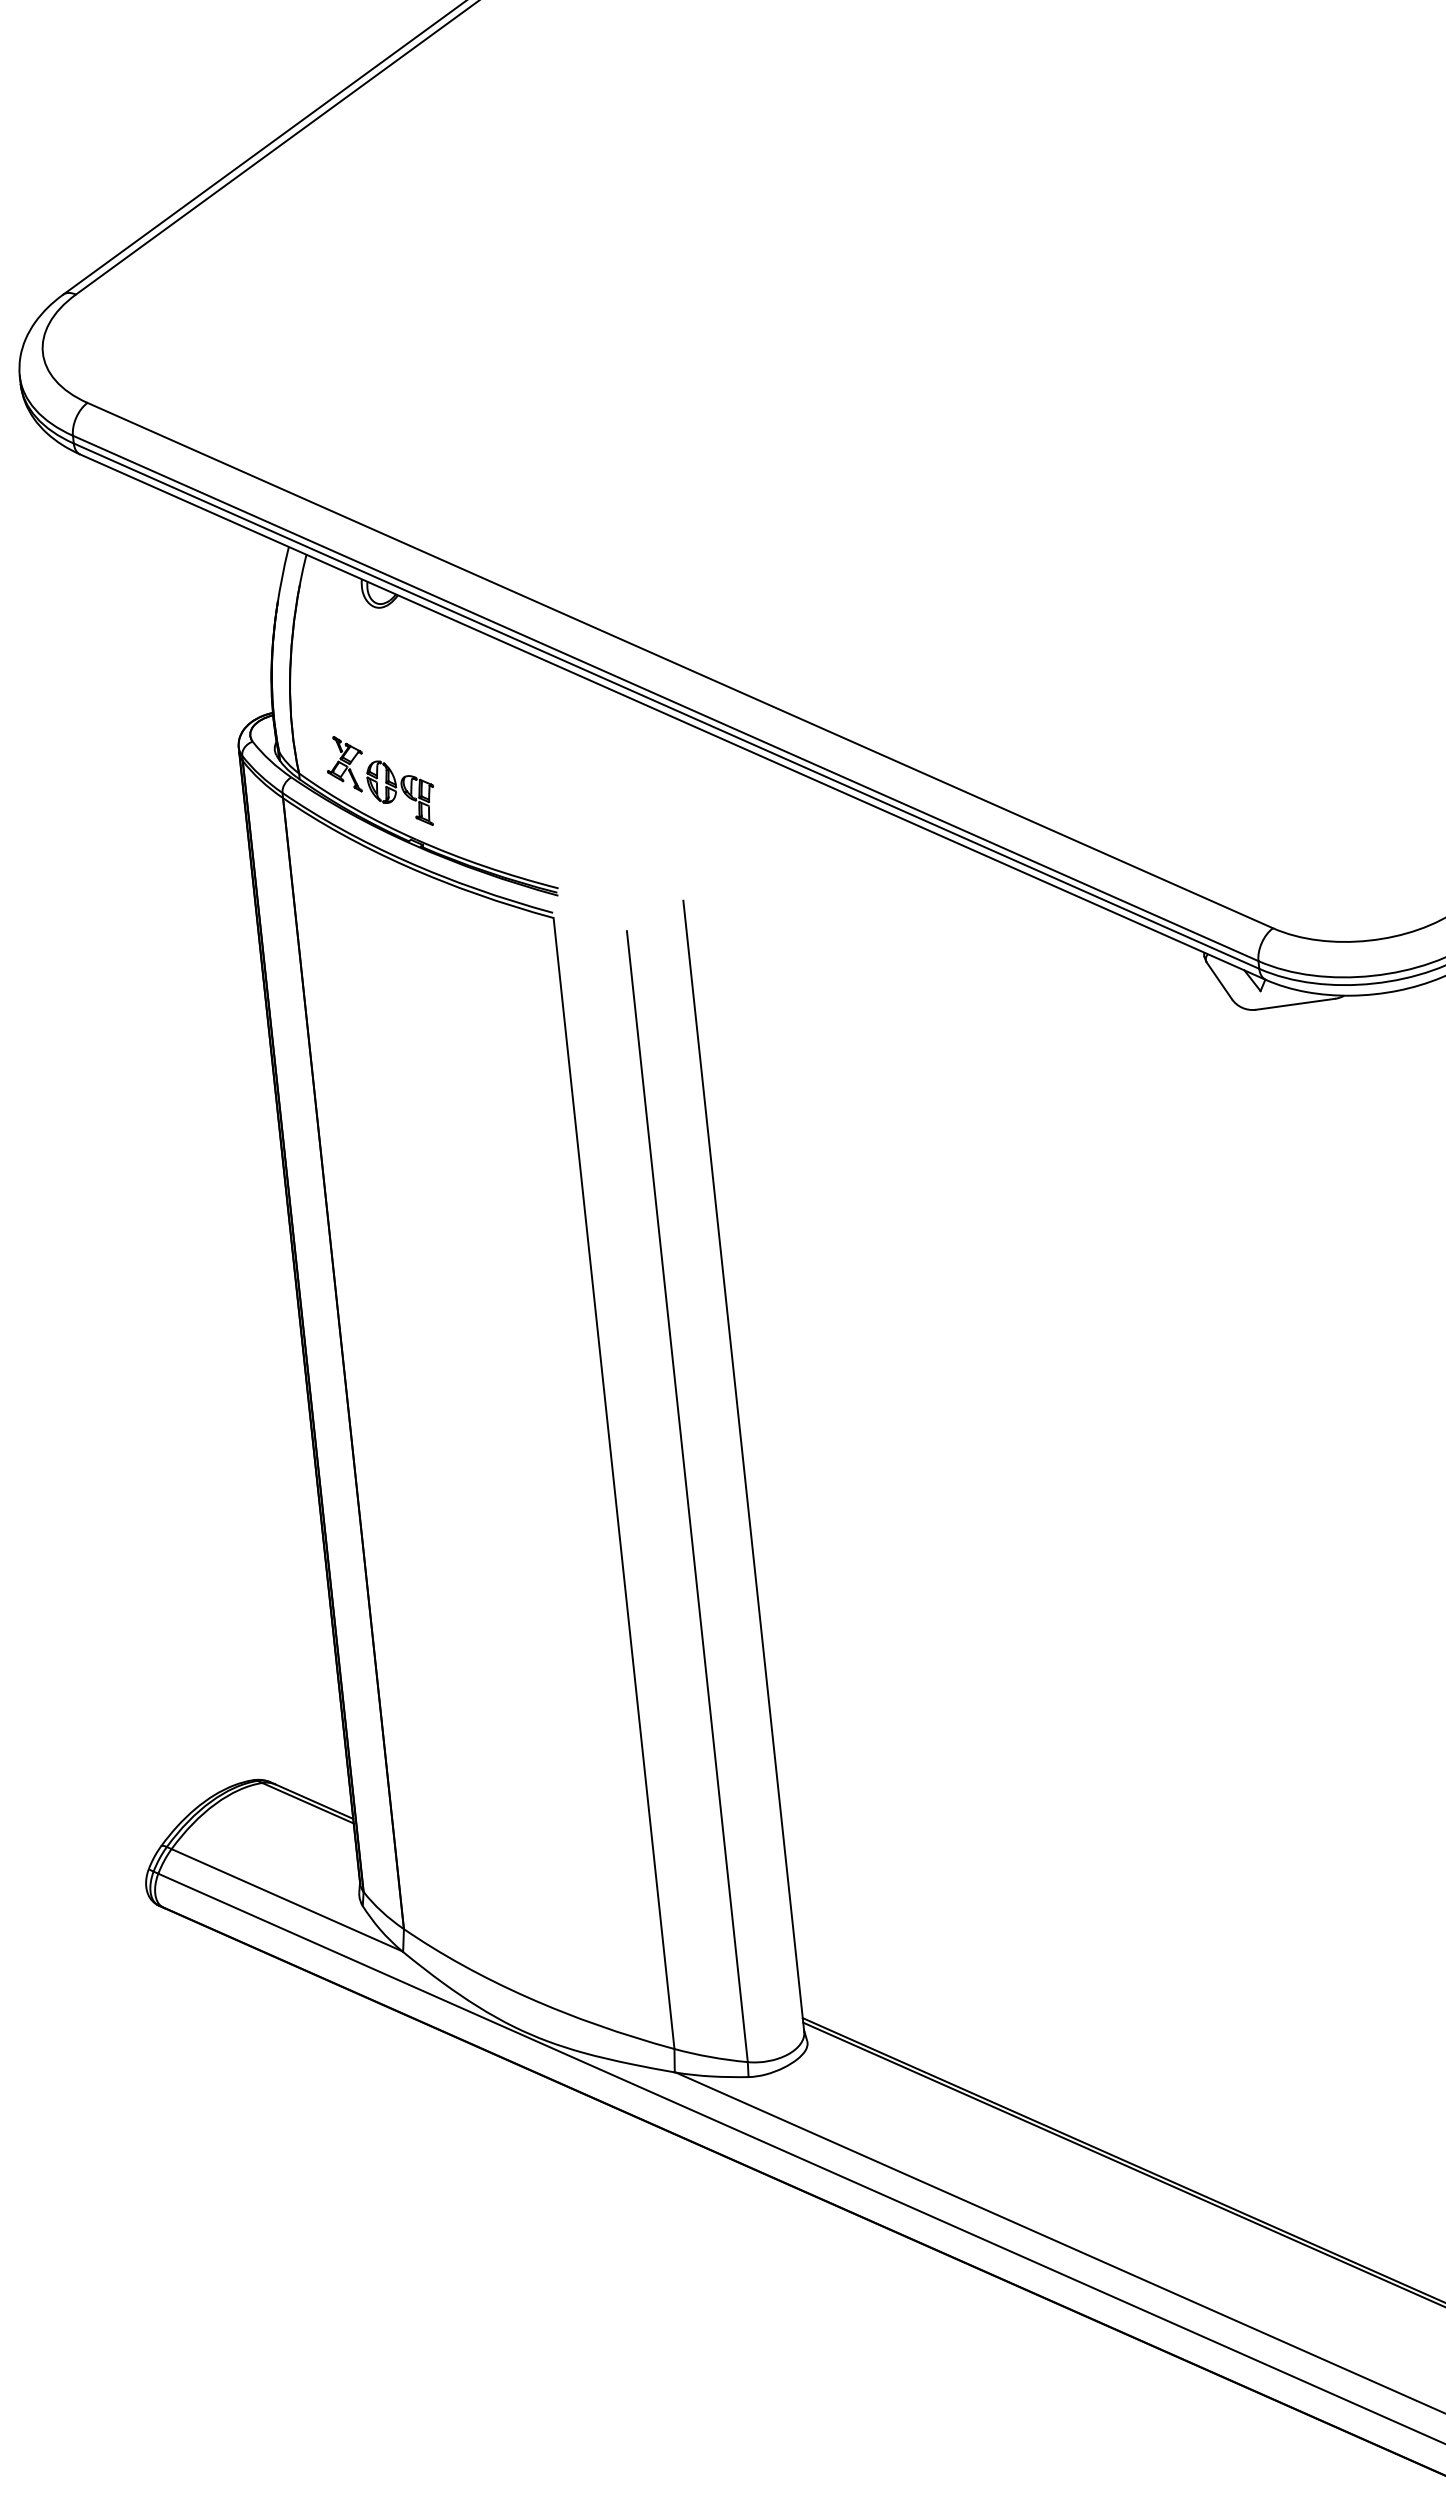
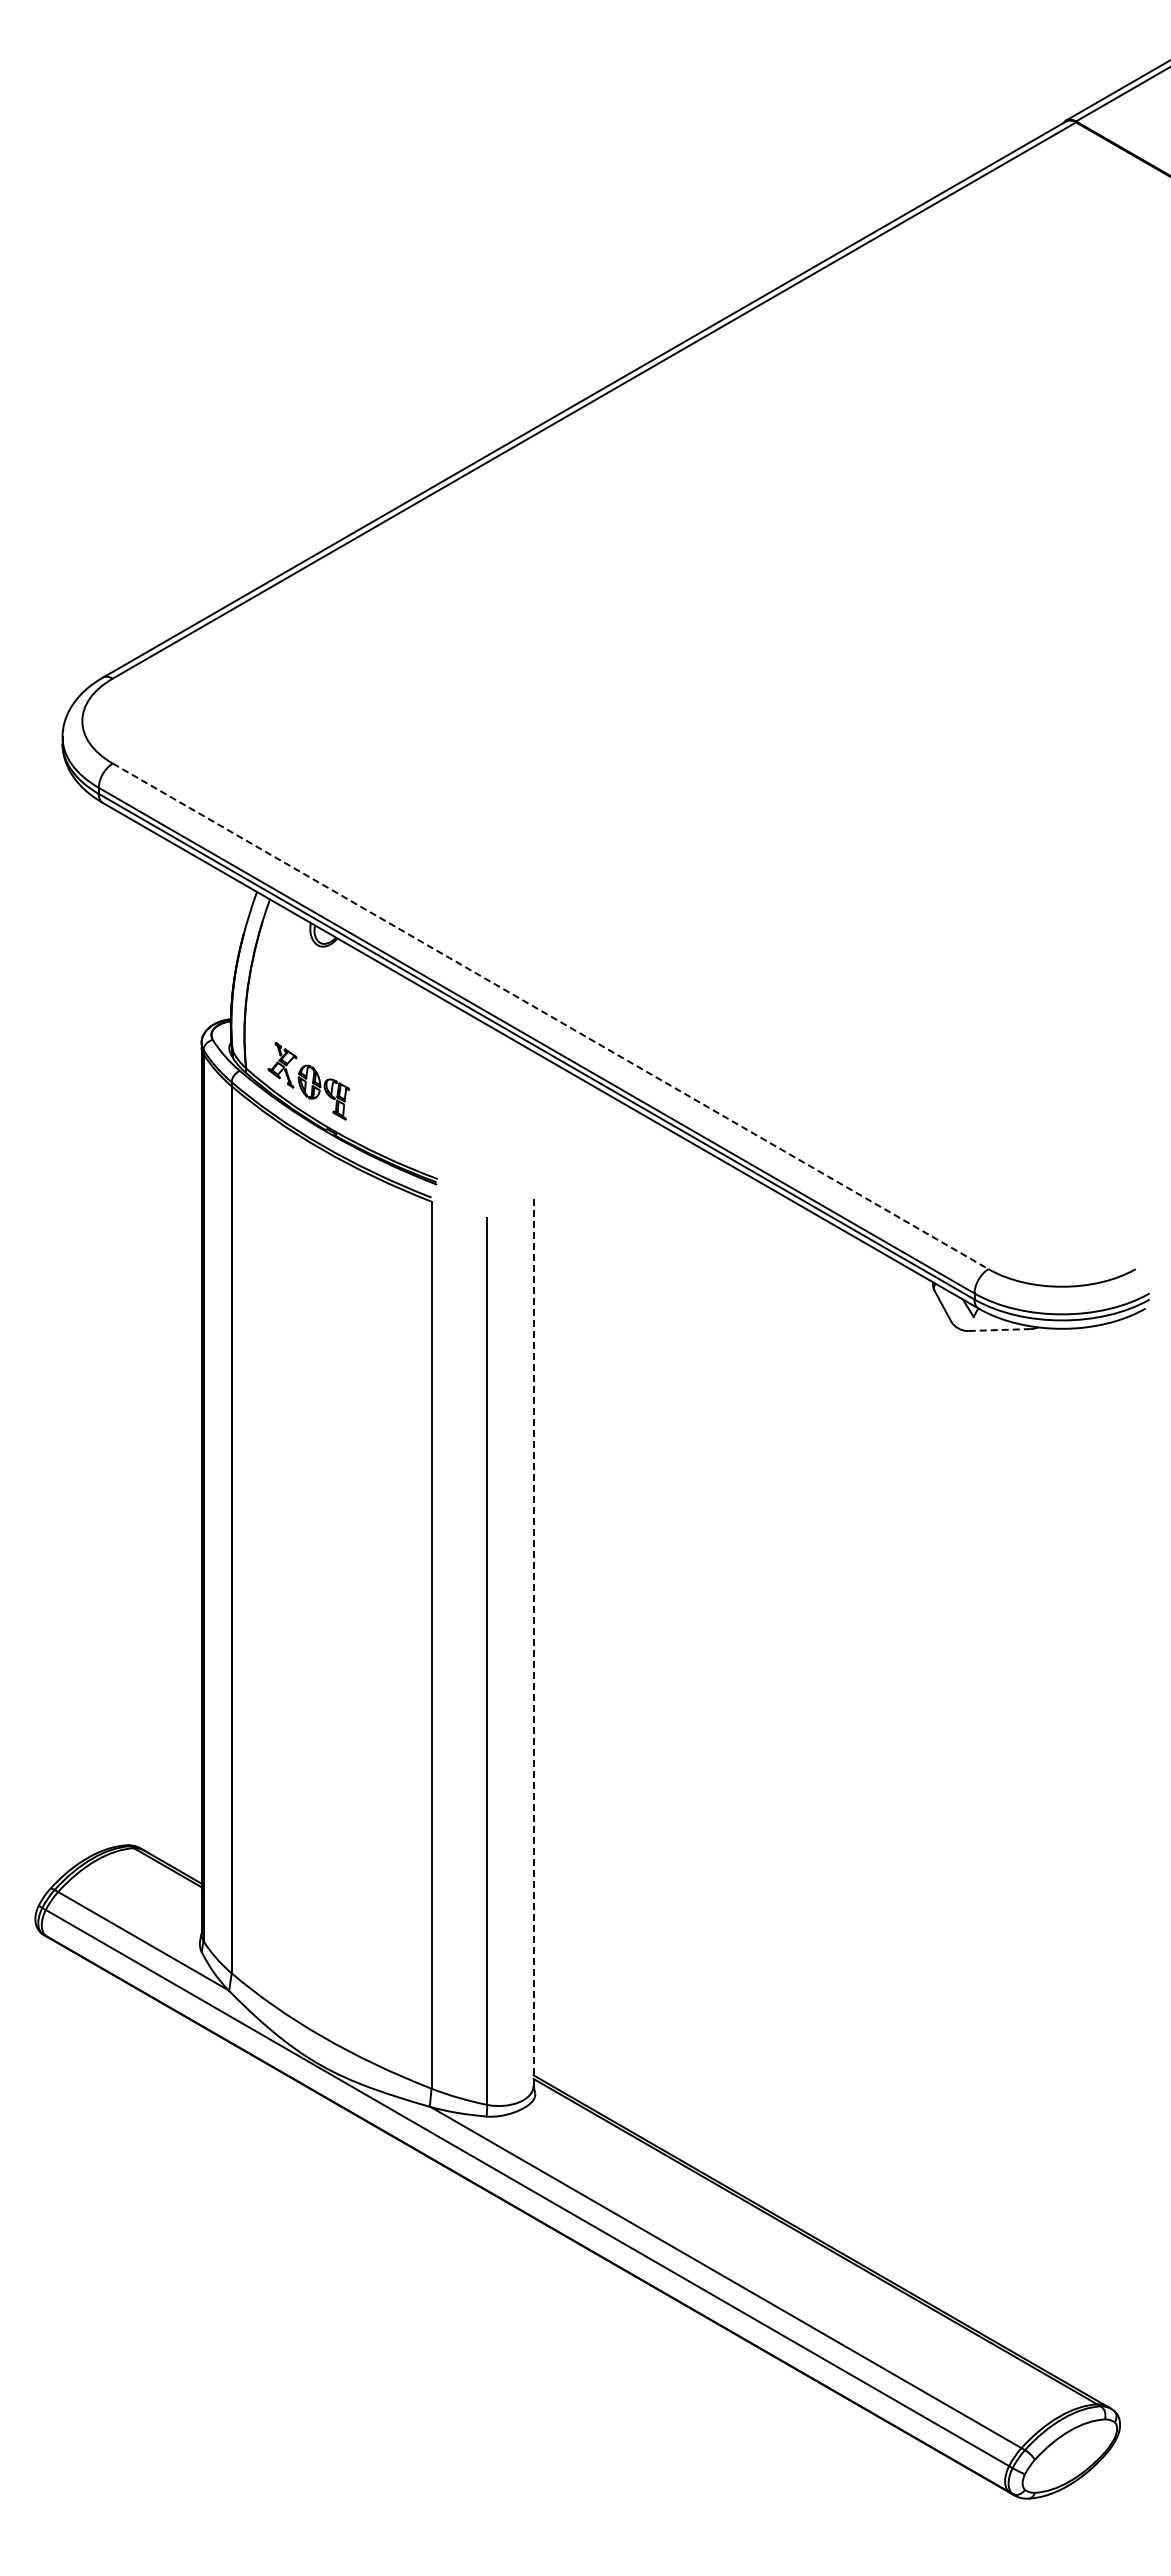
line: (680, 665) -> (550, 1016), solid -> dashed
line: (1296, 1004) -> (1000, 1330), solid -> dashed
line: (743, 1466) -> (533, 1642), solid -> dashed

